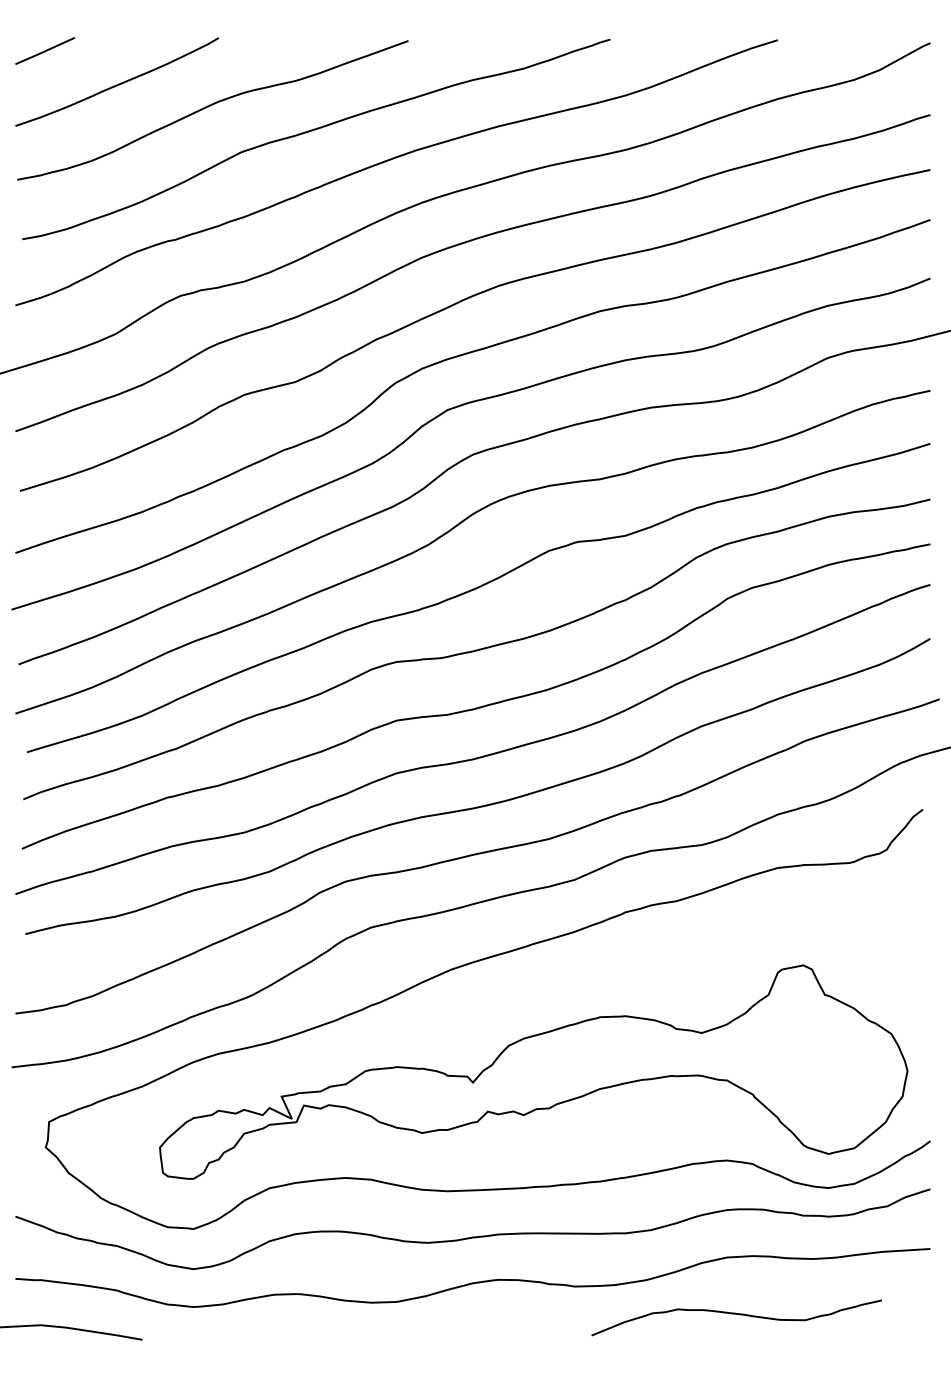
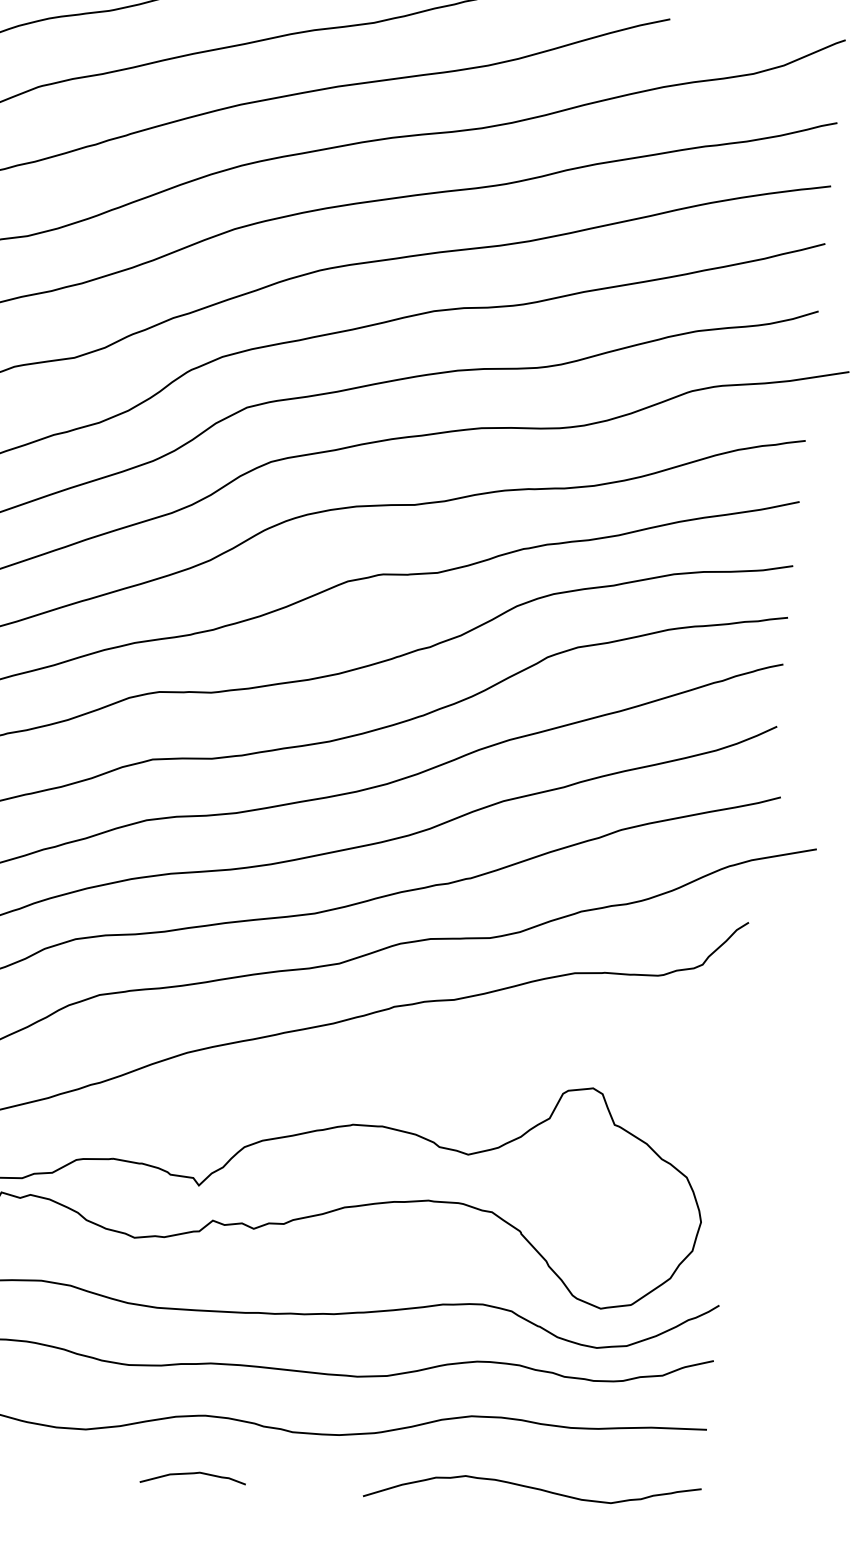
curve: (736, 1314) -> (532, 1488), moved
curve: (492, 1331) -> (192, 1474), added

